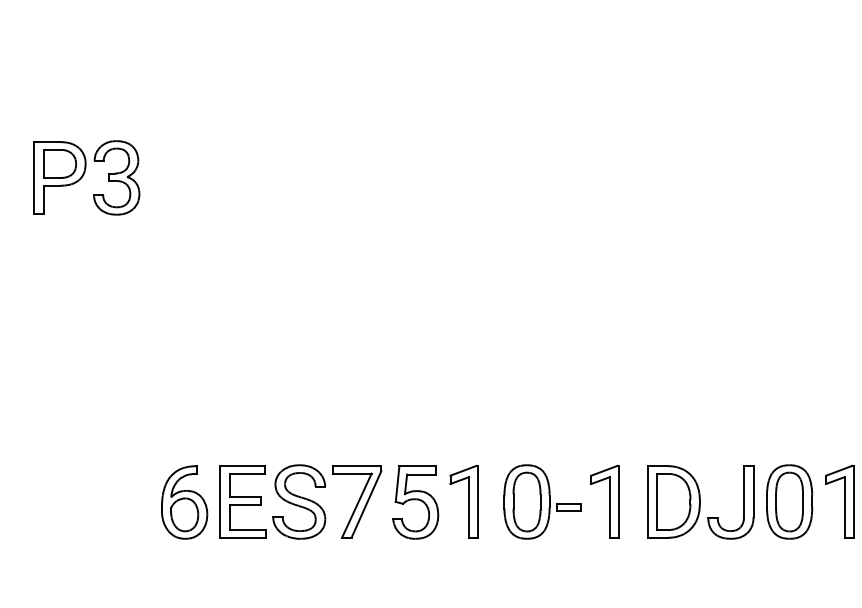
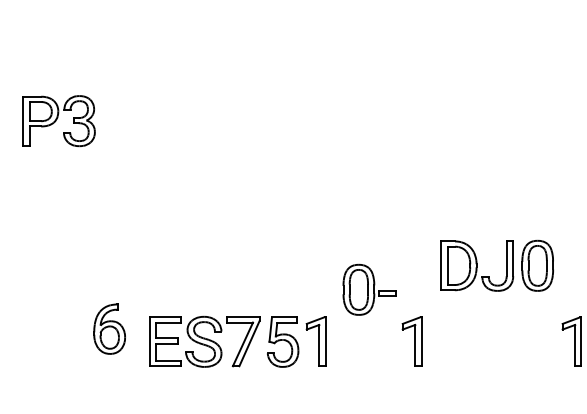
part: (184, 501) -> (109, 328), moved
part: (542, 501) -> (369, 289), moved
part: (743, 501) -> (506, 265), moved

